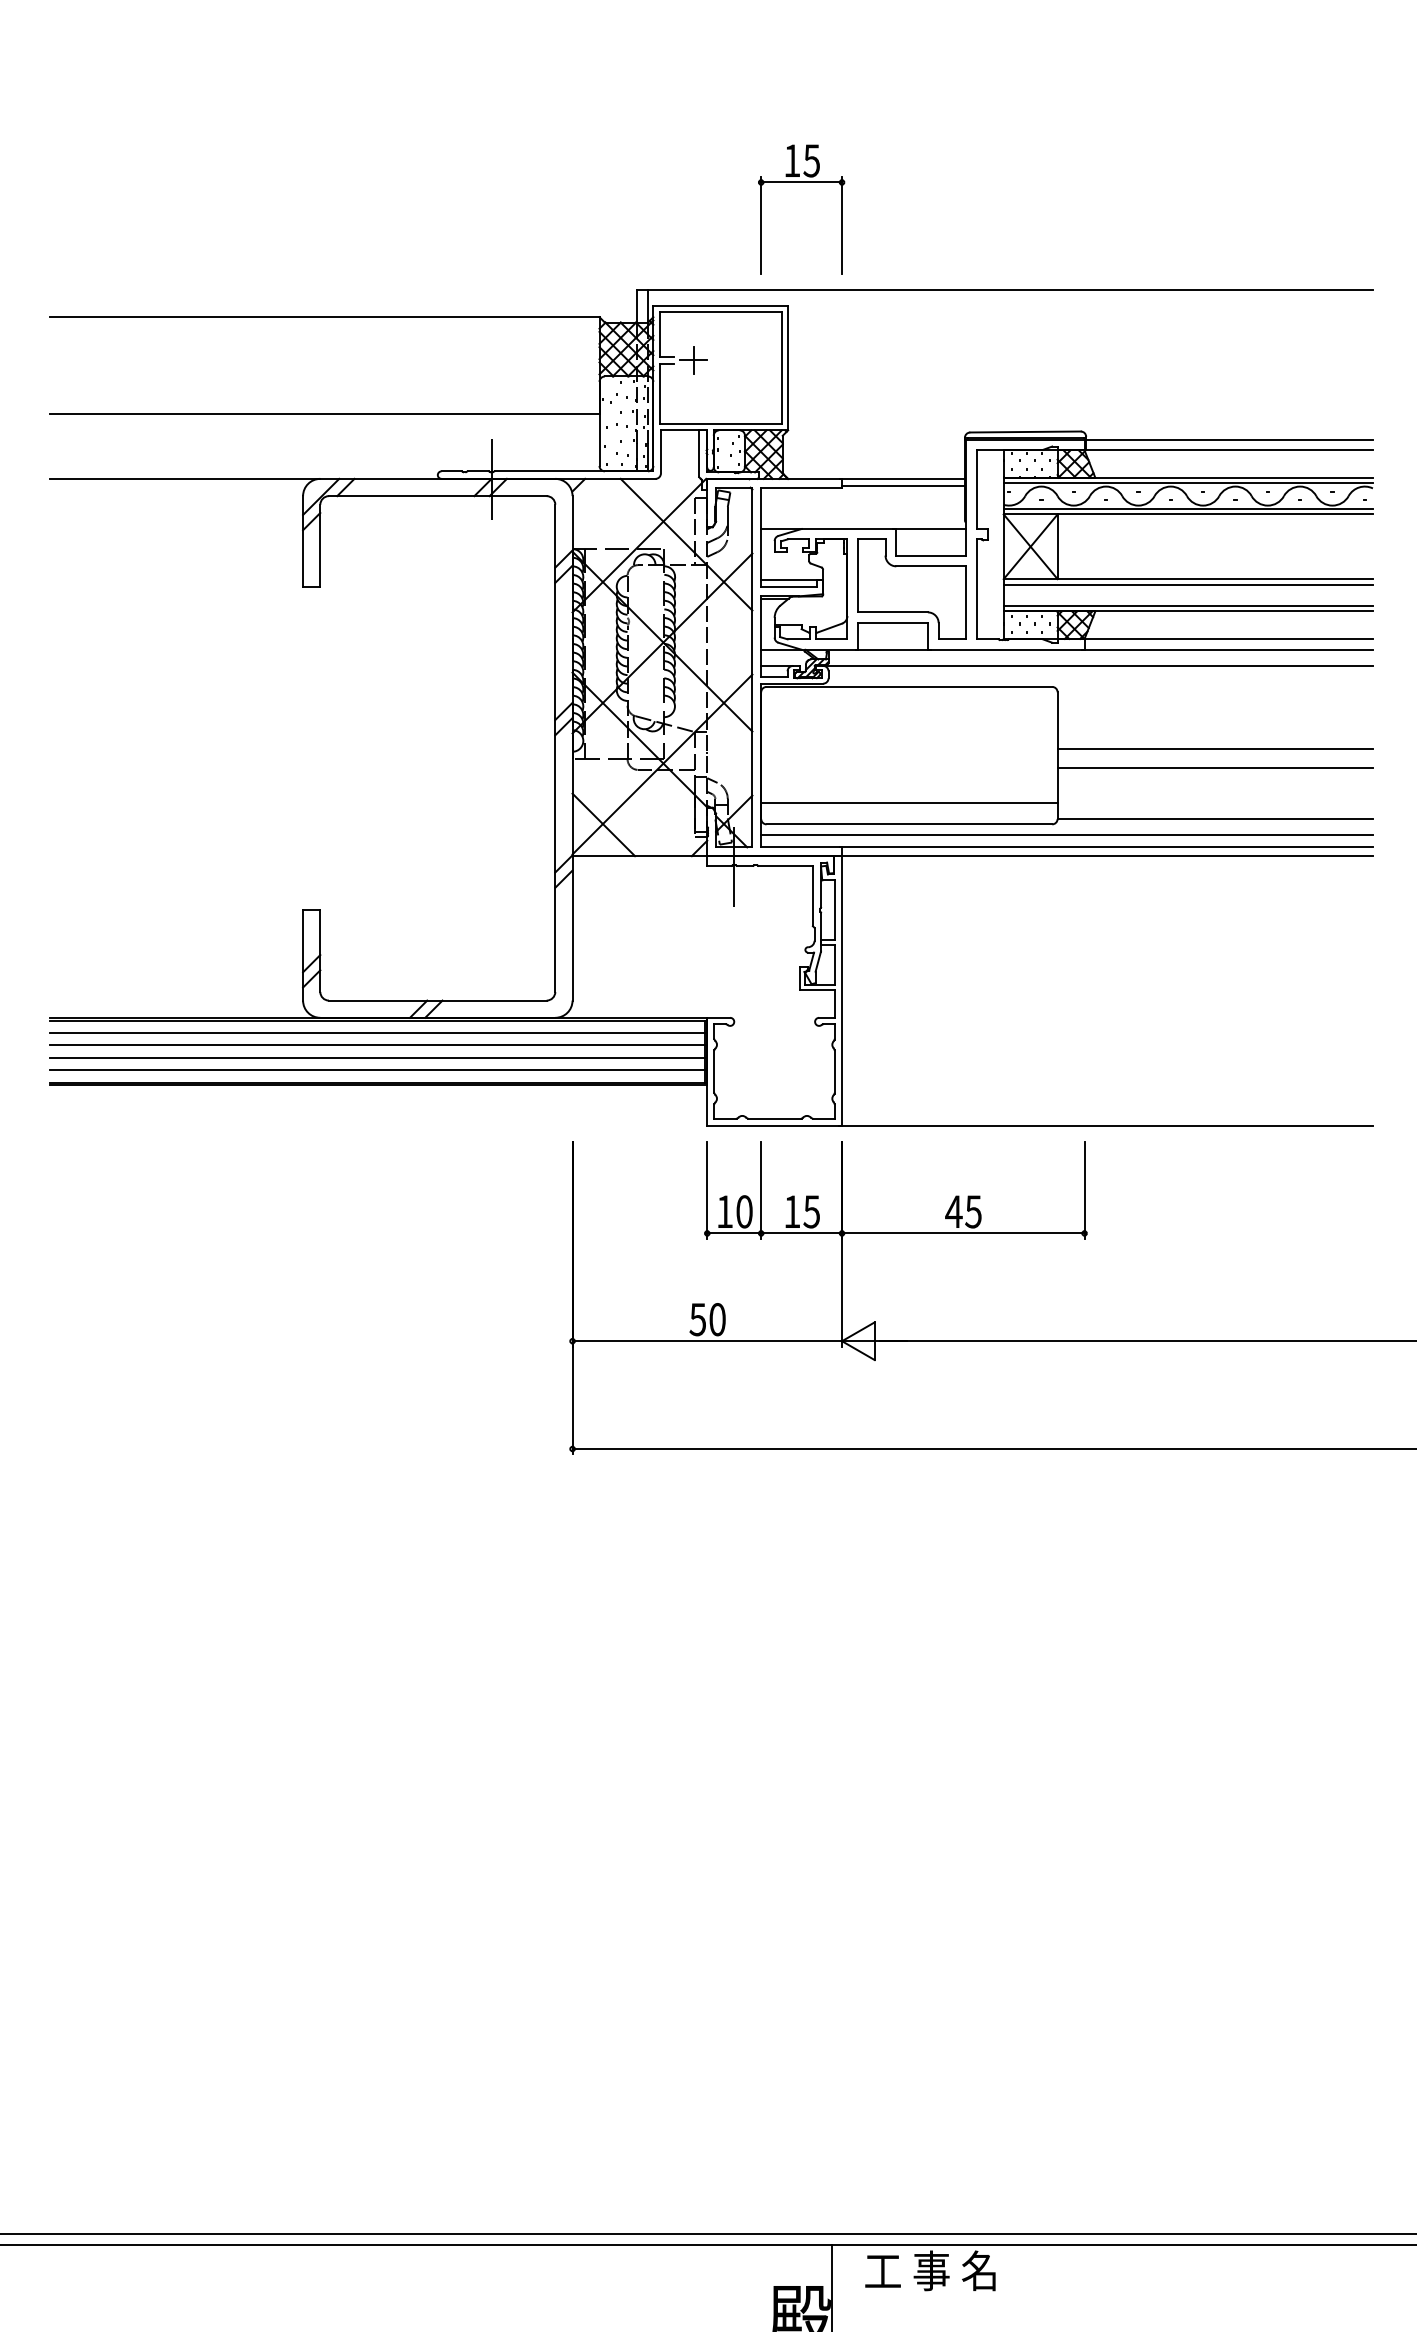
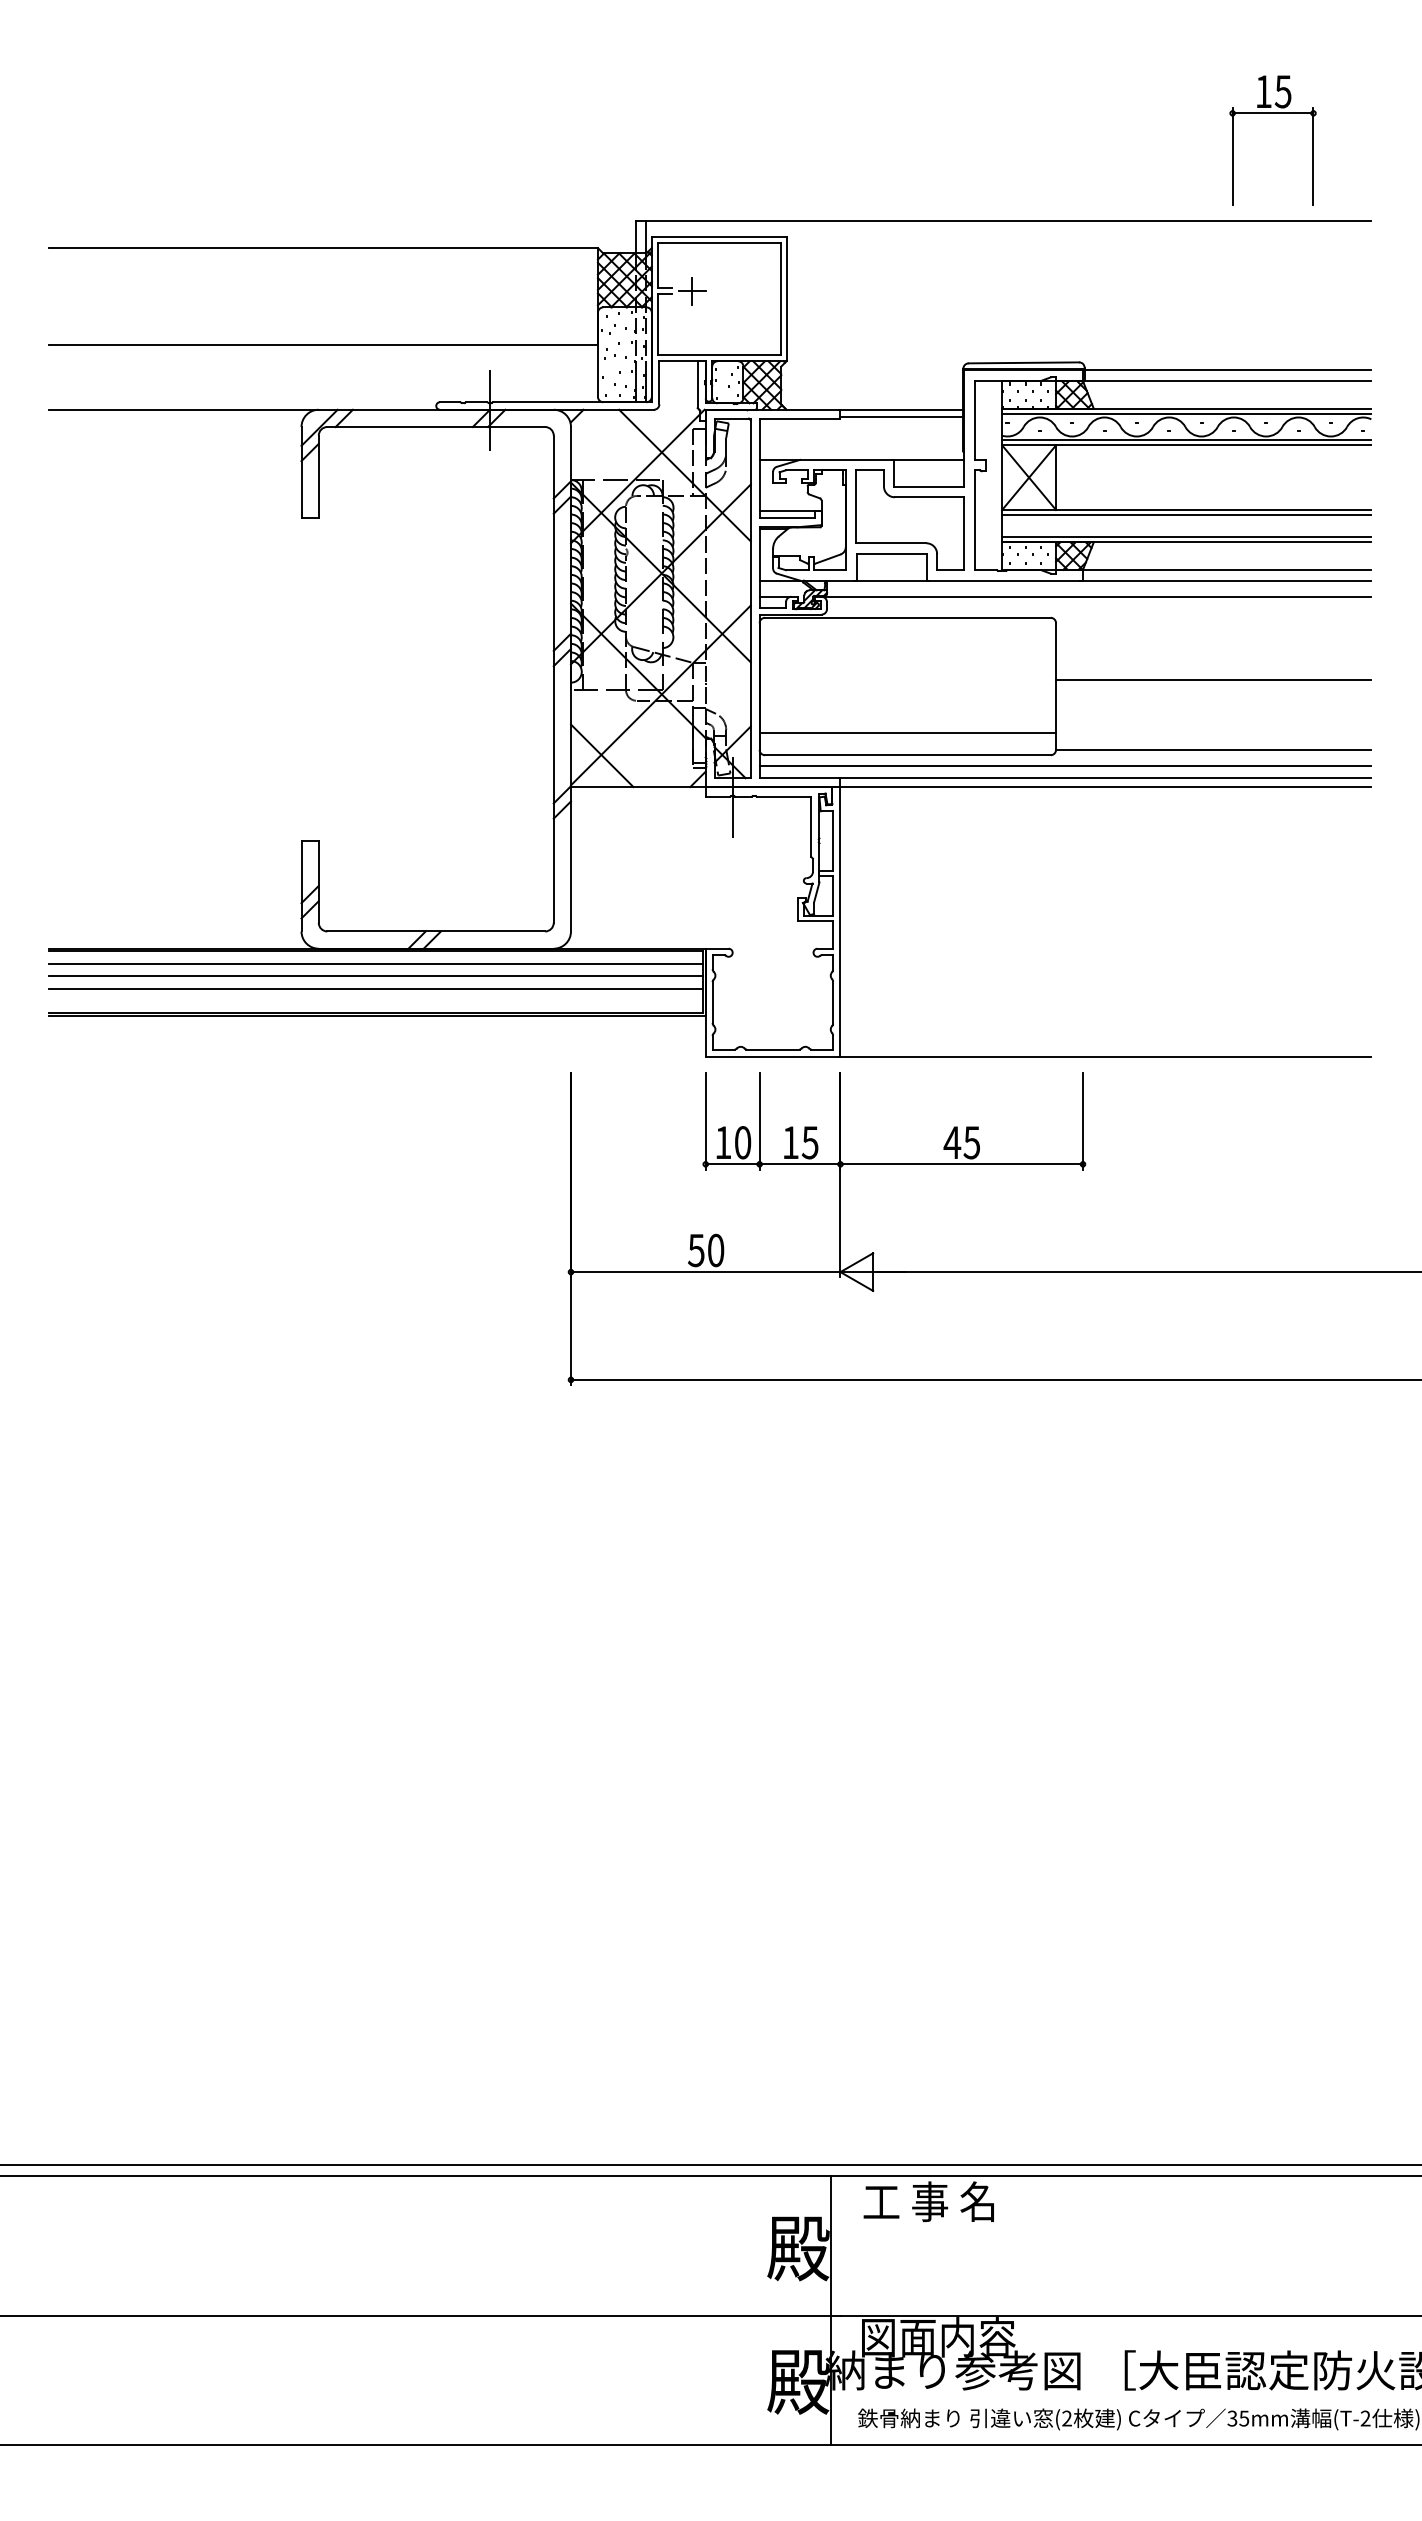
part: (801, 182) -> (1272, 113), moved
line: (1215, 767) -> (1213, 698), removed
line: (377, 1070) -> (375, 1001), removed

